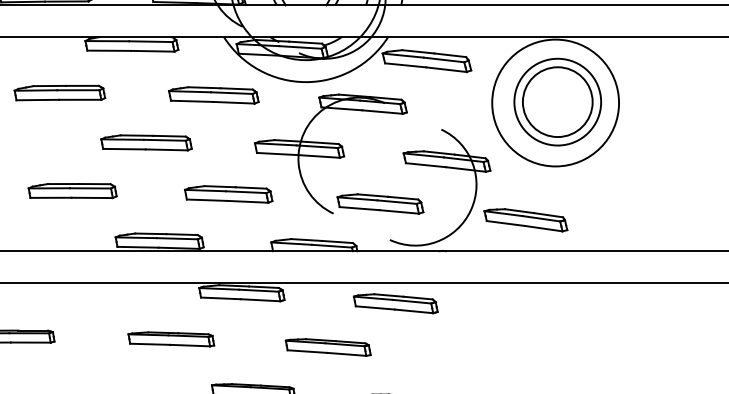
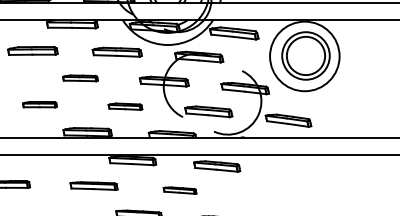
part: (146, 143) -> (80, 78), size x0.7
part: (71, 190) -> (39, 104), size x0.7
part: (228, 194) -> (125, 106), size x0.7
part: (327, 347) -> (179, 190), size x0.7

